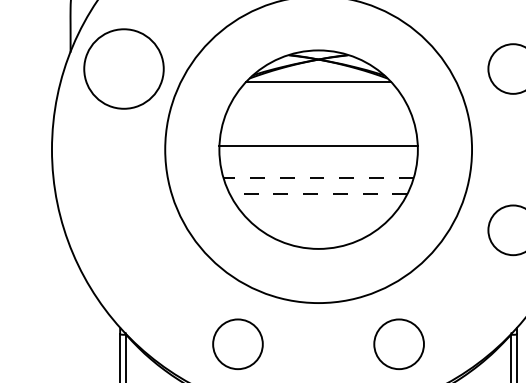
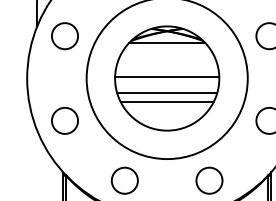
circle: (123, 69) -> (64, 36), size x0.62
line: (319, 178) -> (167, 93), dashed -> solid
line: (319, 193) -> (167, 101), dashed -> solid
circle: (123, 229) -> (64, 120), added

